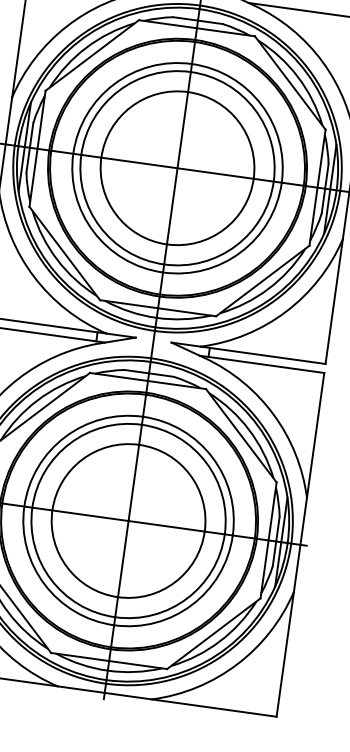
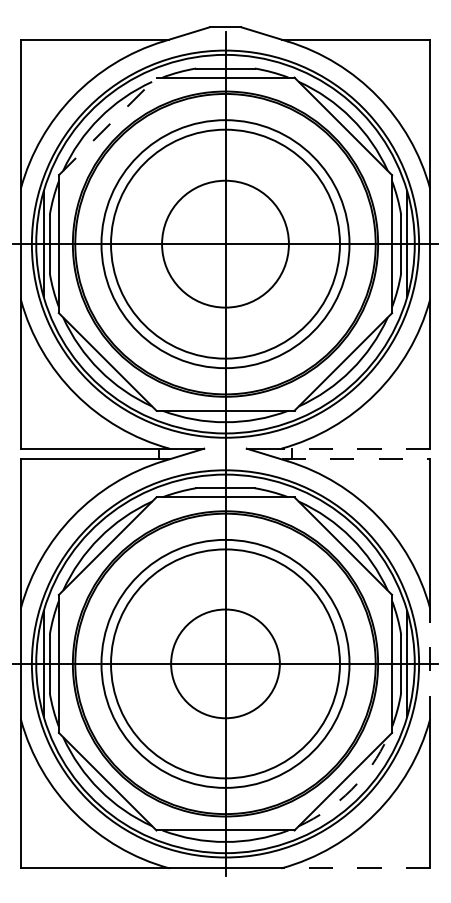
line: (92, 55) -> (107, 126), solid -> dashed
circle: (177, 167) -> (225, 243), size x0.7
line: (262, 355) -> (355, 448), solid -> dashed
line: (262, 364) -> (356, 459), solid -> dashed
circle: (128, 520) -> (225, 663), size x0.6
line: (300, 544) -> (429, 663), solid -> dashed
arc: (219, 641) -> (351, 789), solid -> dashed
line: (213, 708) -> (355, 868), solid -> dashed

